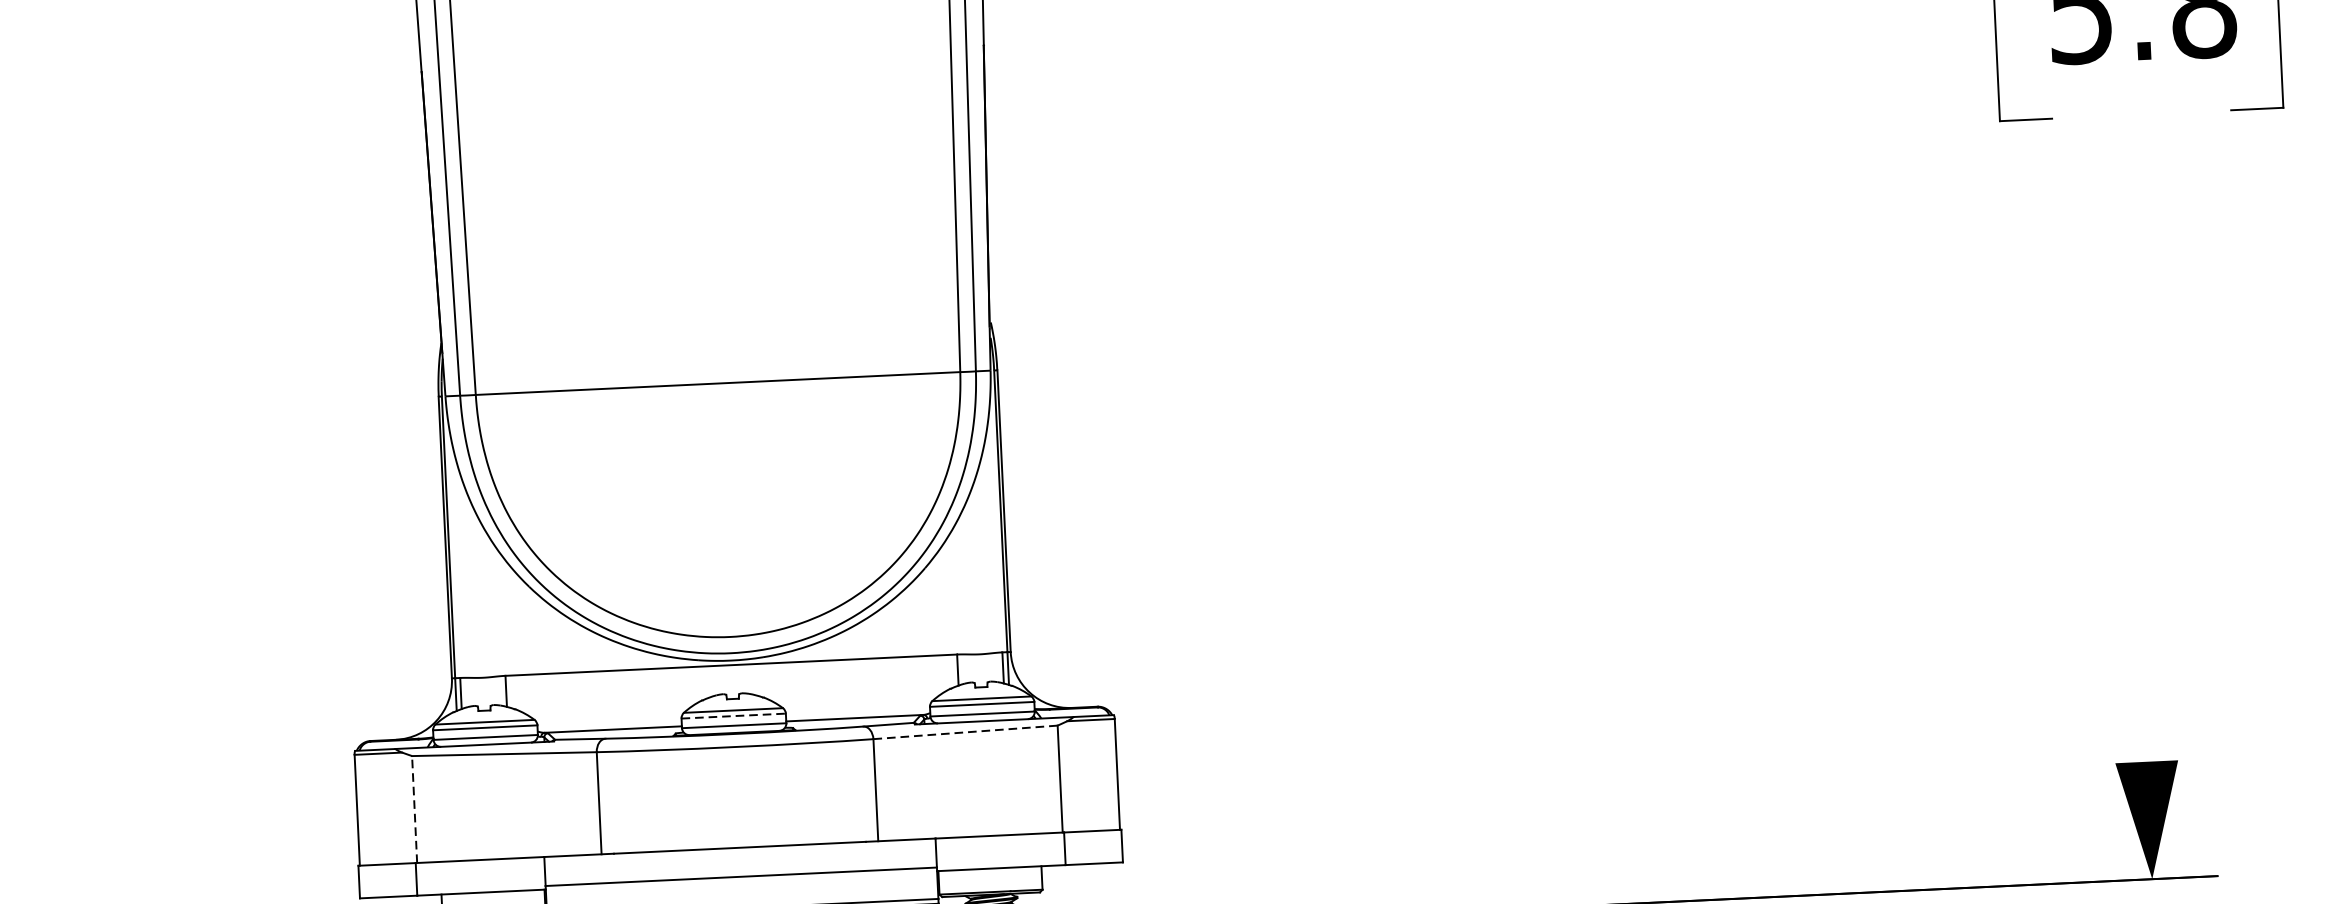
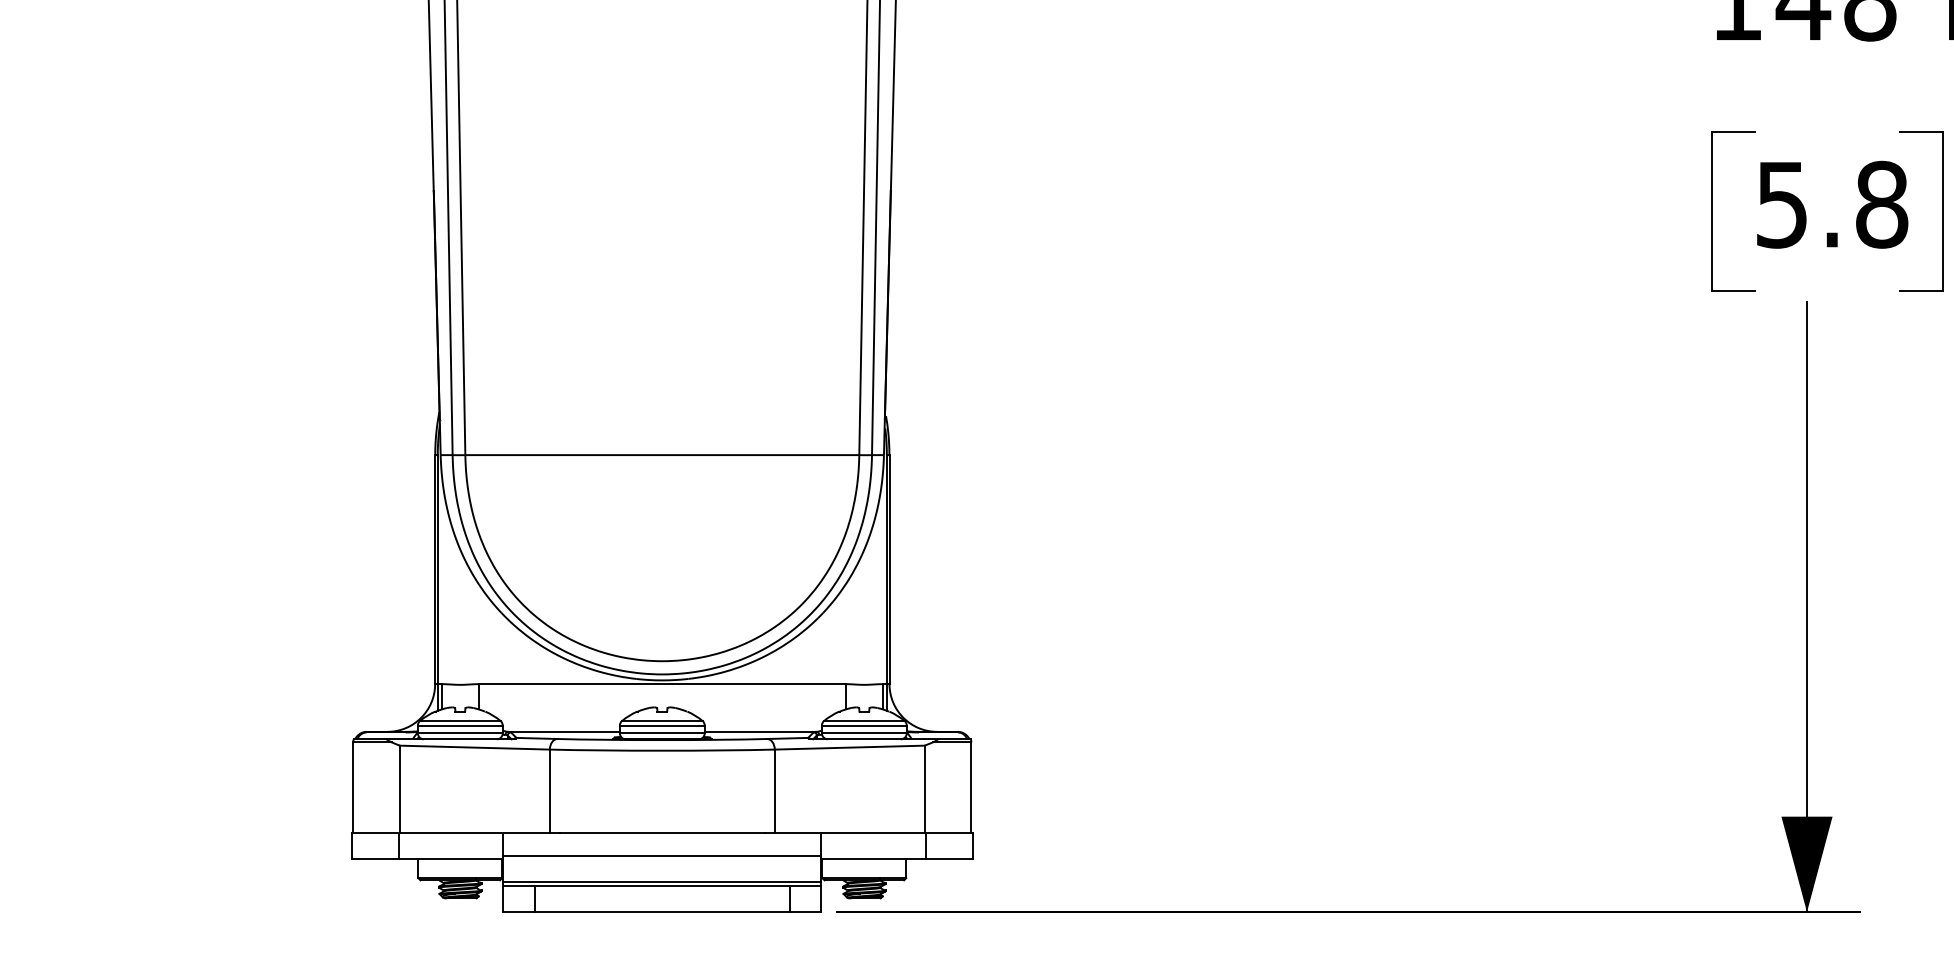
line: (2133, 503) -> (1806, 606), added
line: (733, 716) -> (662, 725), dashed -> solid
line: (965, 732) -> (849, 747), dashed -> solid
line: (414, 808) -> (399, 788), dashed -> solid

